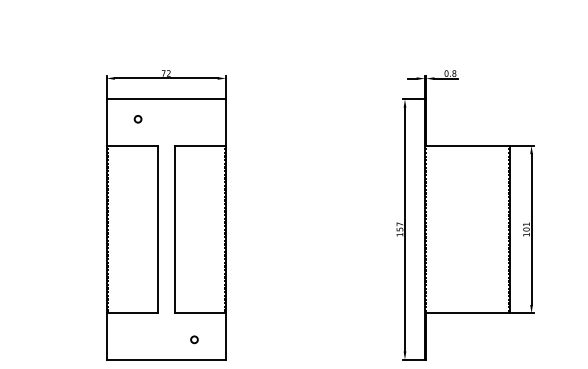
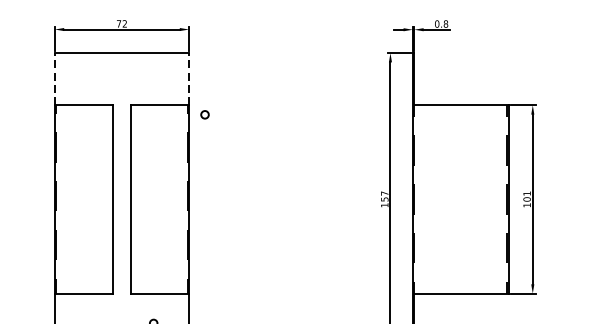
circle: (137, 119) -> (204, 115), moved
line: (106, 122) -> (54, 79), solid -> dashed
line: (225, 122) -> (188, 79), solid -> dashed

